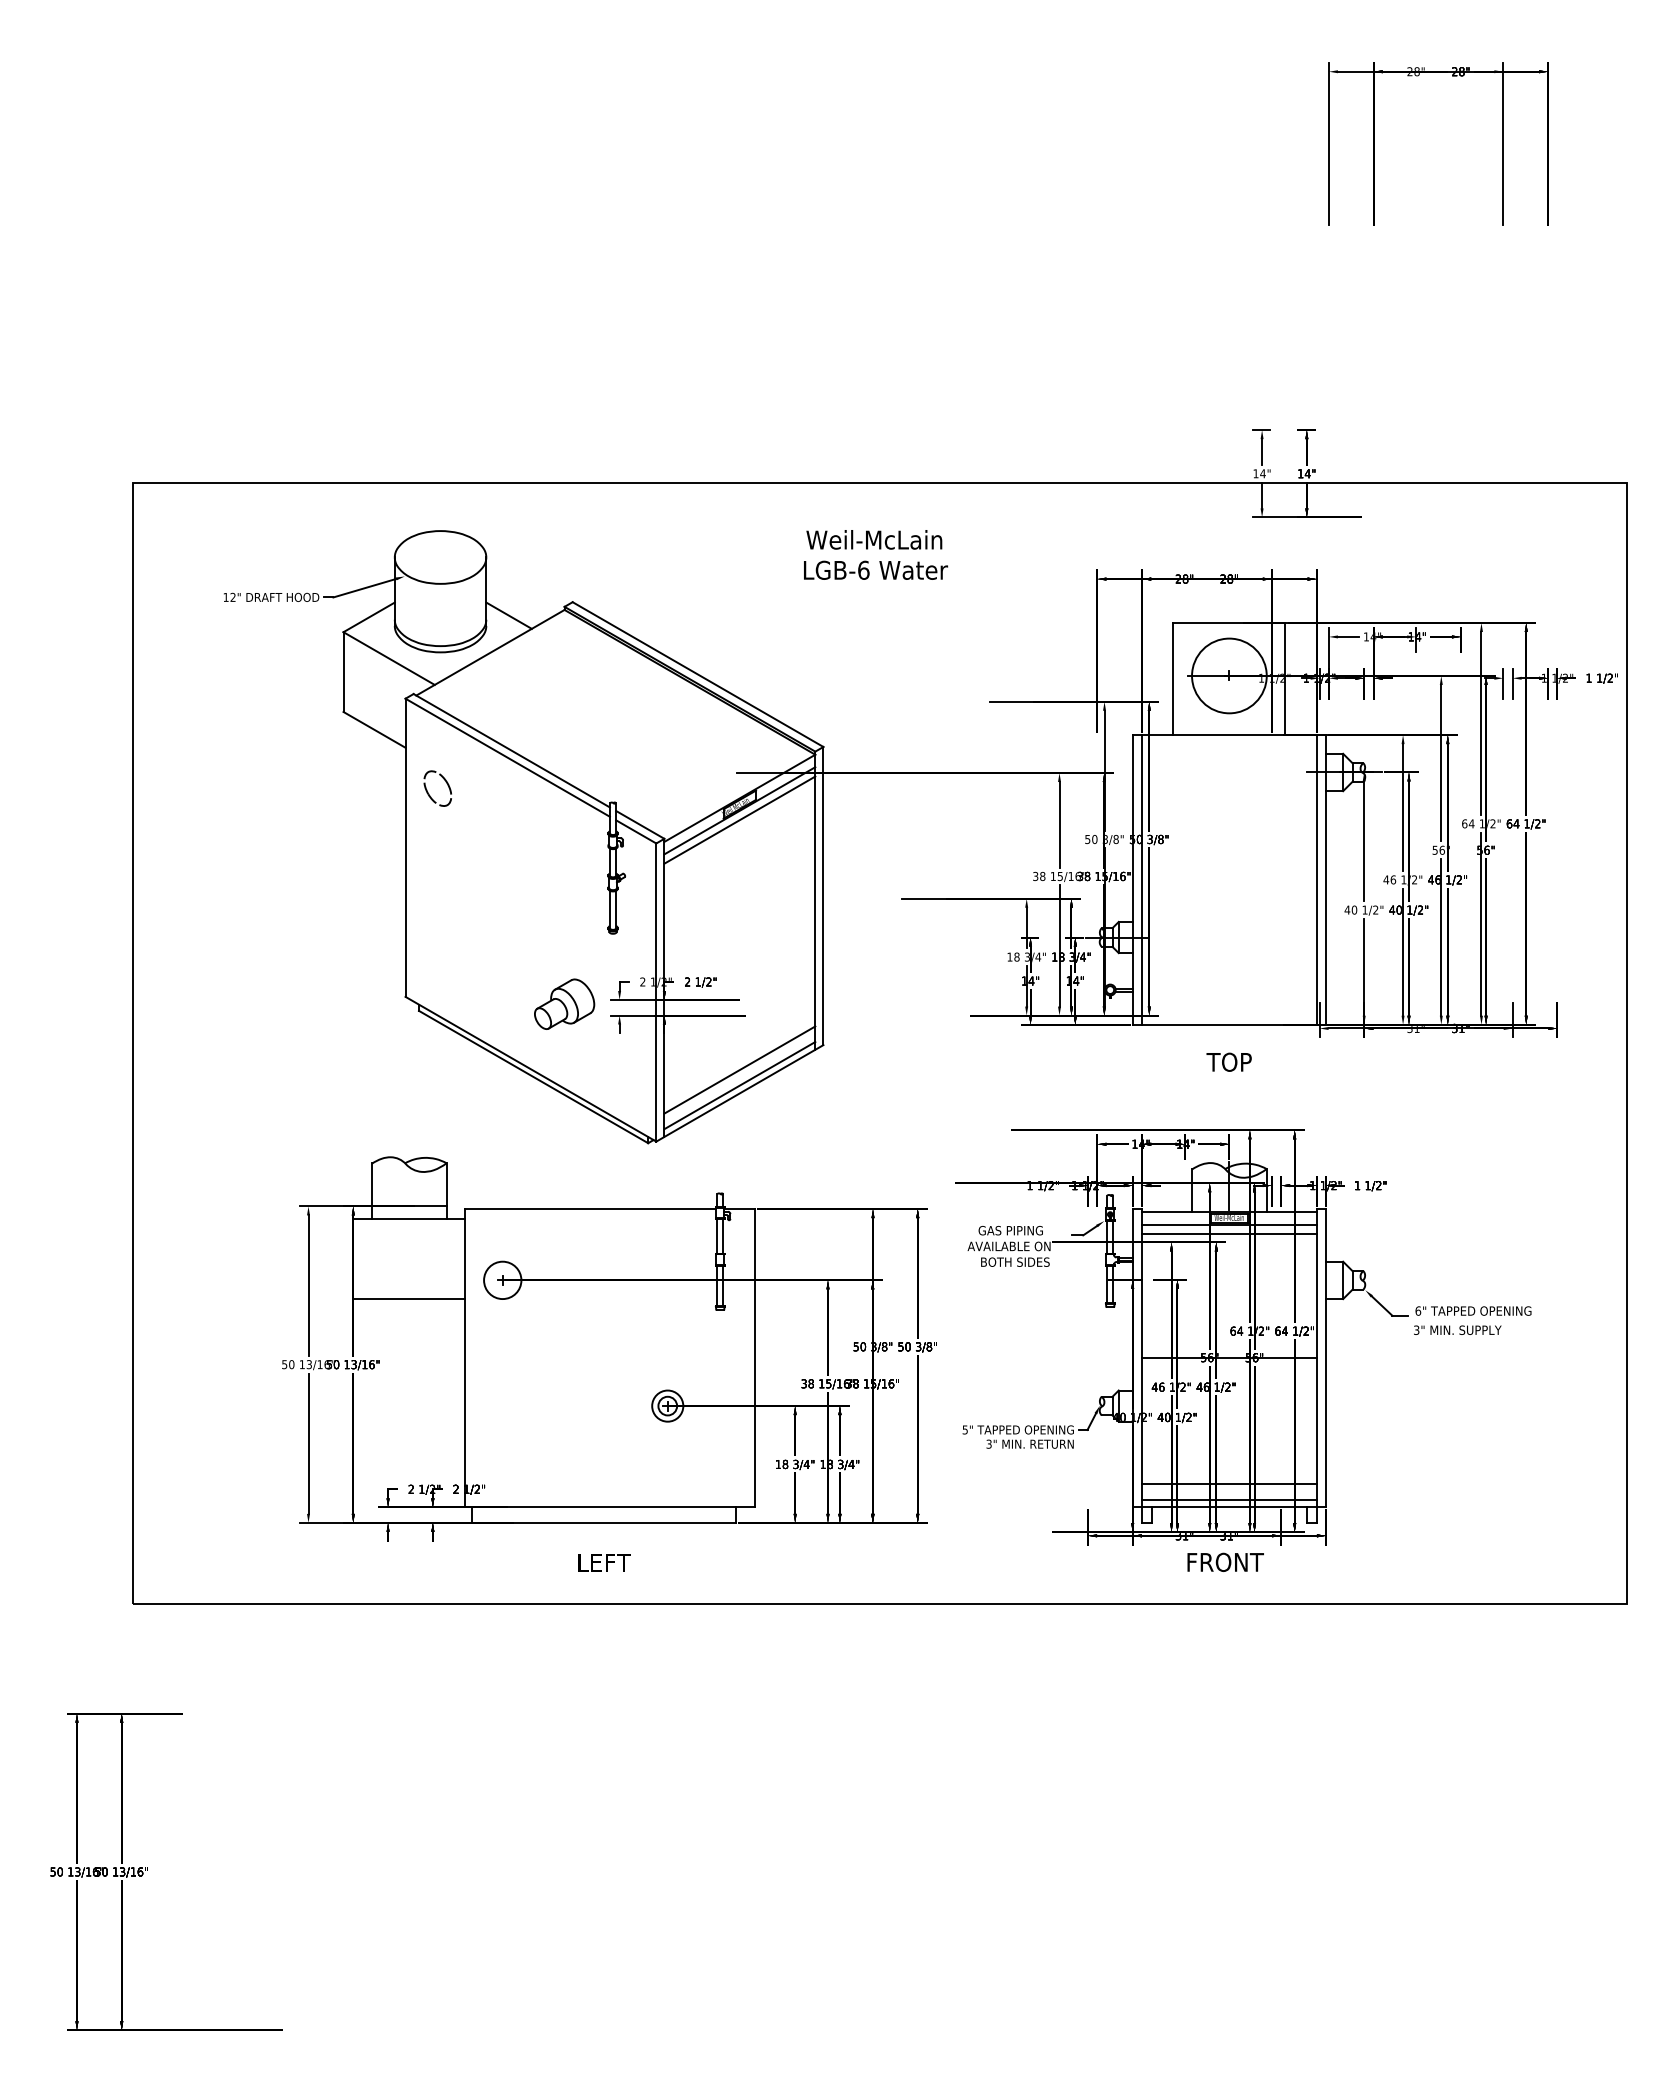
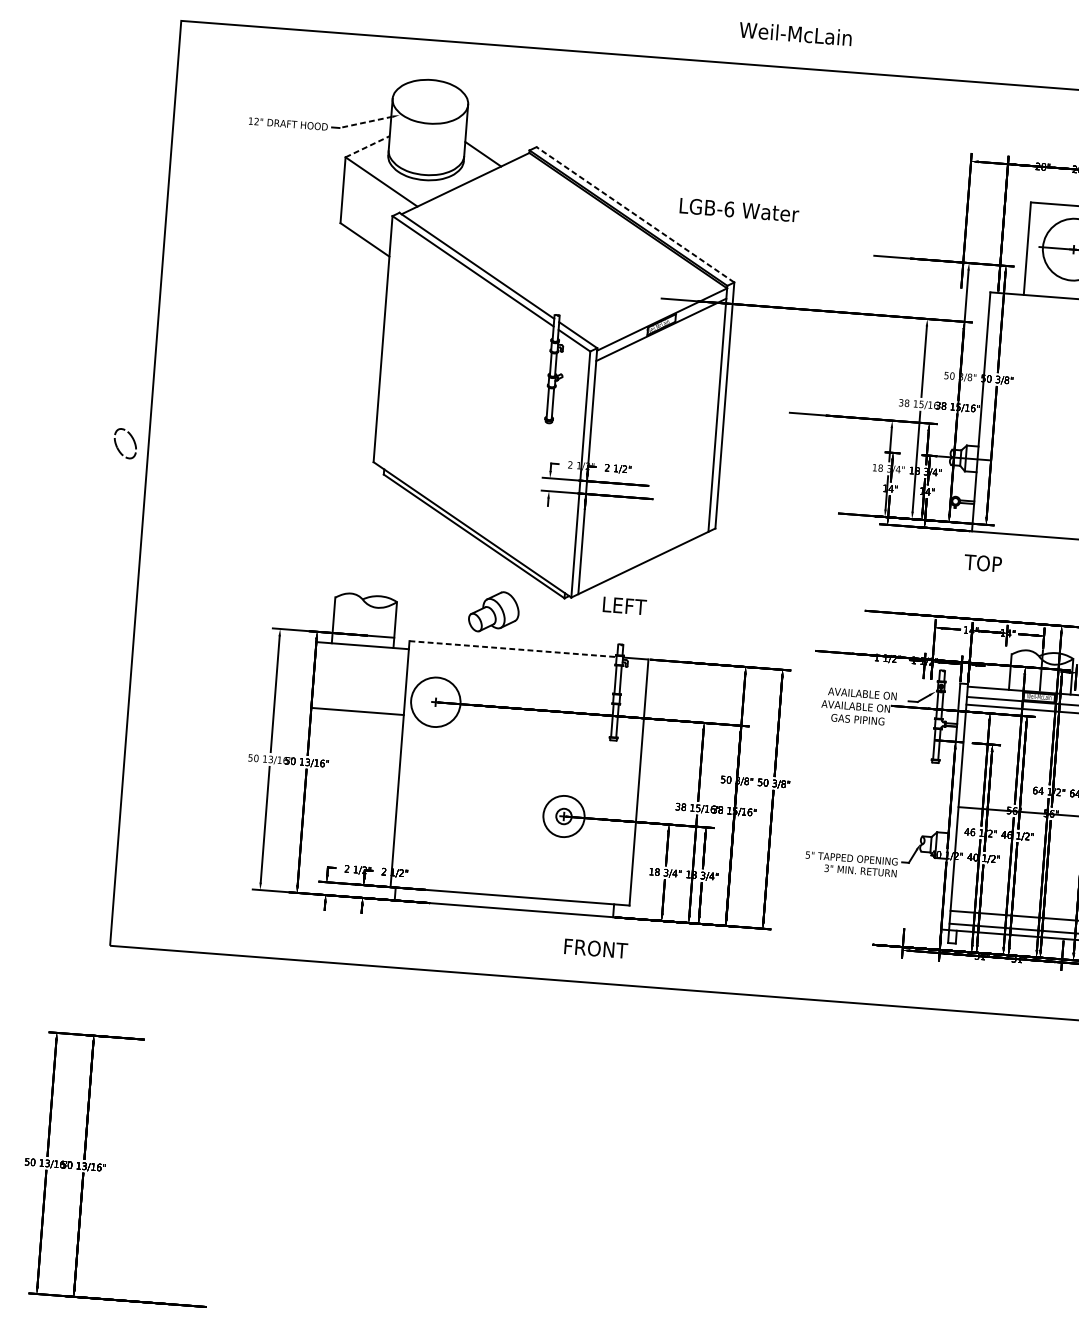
text: (874, 539) -> (795, 33), moved
text: (875, 569) -> (739, 209), moved
line: (364, 588) -> (365, 122), solid -> dashed
line: (369, 617) -> (367, 146), solid -> dashed
line: (698, 674) -> (635, 214), solid -> dashed
part: (428, 792) -> (117, 446), moved
line: (739, 819) -> (660, 337), removed
line: (1142, 879) -> (989, 412), removed
part: (564, 1003) -> (494, 611), moved
text: (1228, 1061) -> (982, 562), moved
line: (739, 1069) -> (644, 543), removed
line: (739, 1085) -> (643, 556), removed
line: (590, 1209) -> (512, 649), solid -> dashed
text: (1015, 1230) -> (862, 693), GAS PIPING -> AVAILABLE ON
text: (1014, 1261) -> (859, 719), BOTH SIDES -> GAS PIPING
circle: (502, 1280) -> (435, 702), size x1.6
circle: (667, 1405) -> (563, 815), size x1.6
text: (1225, 1561) -> (596, 947), moved
text: (604, 1562) -> (624, 605), moved

